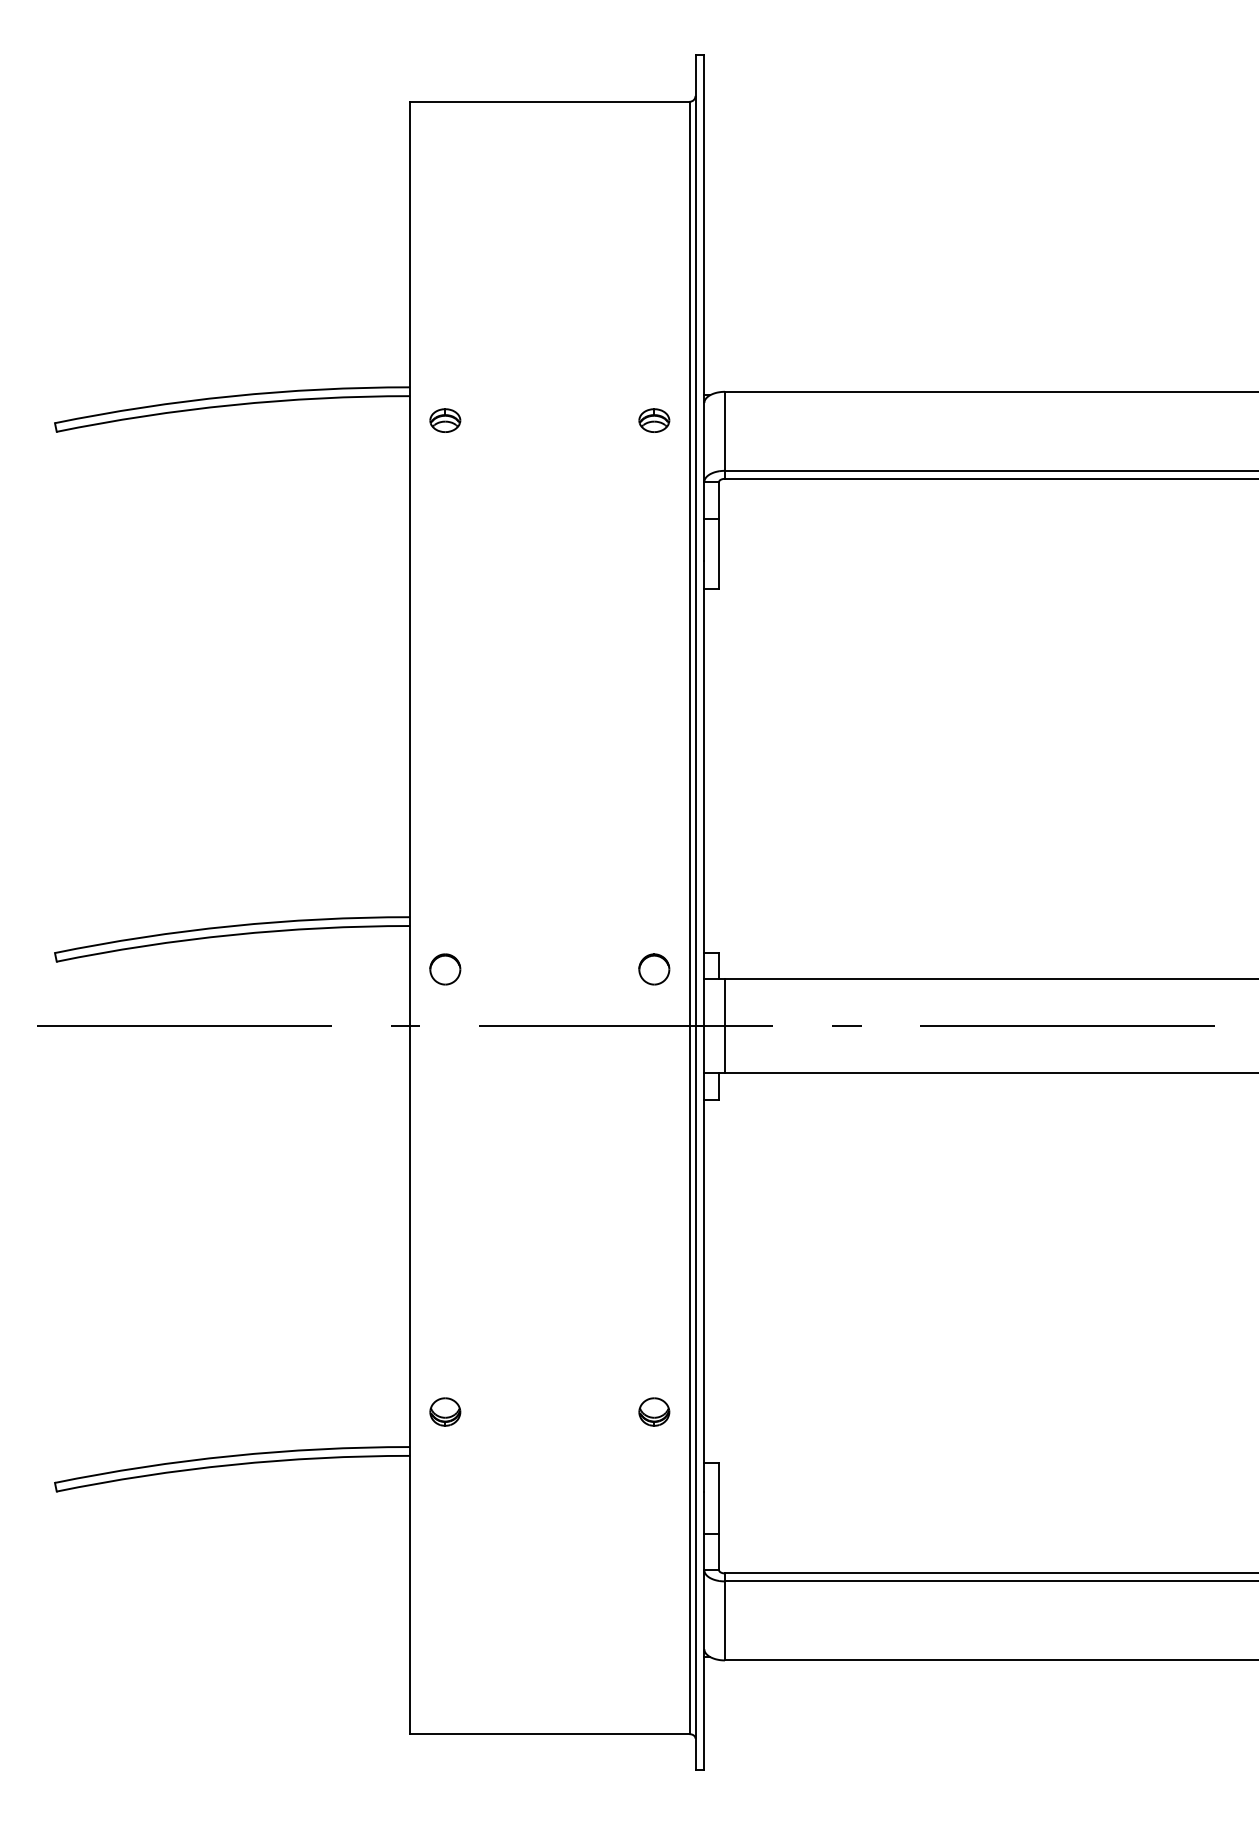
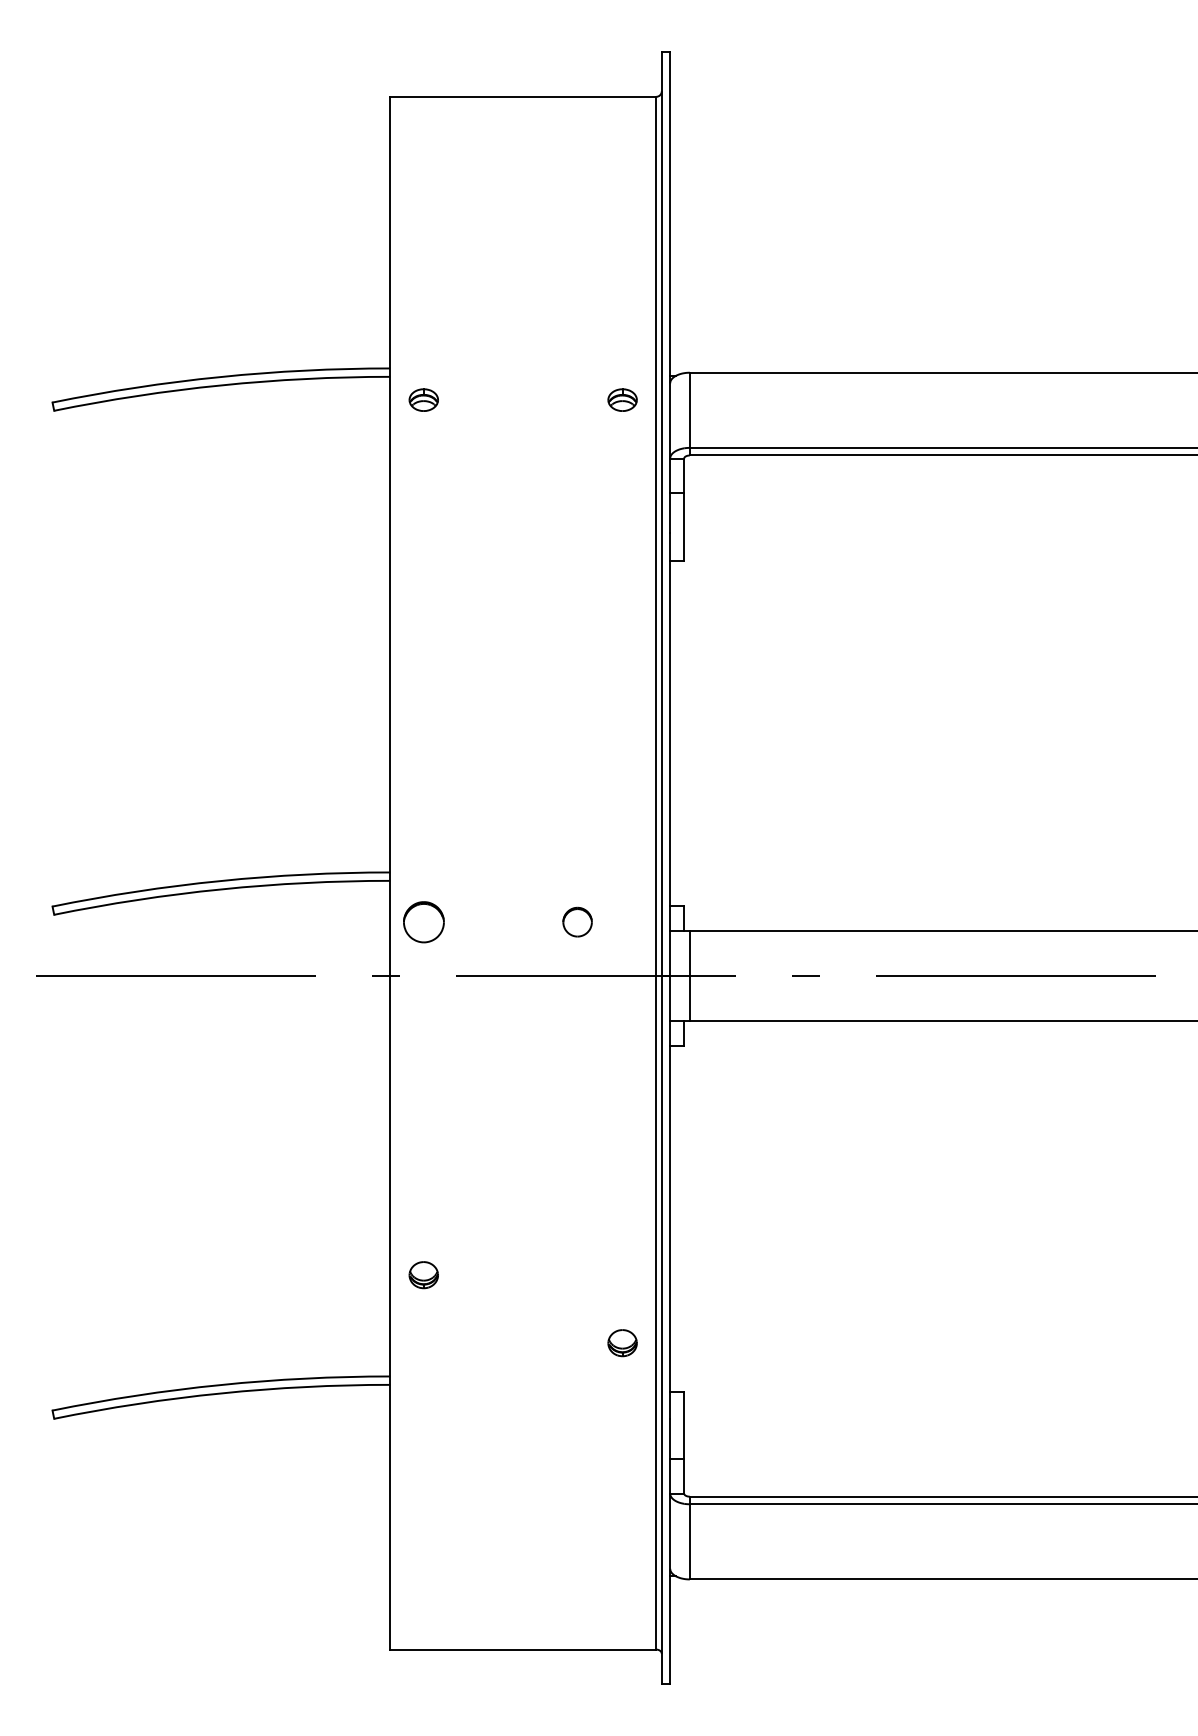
part: (444, 968) -> (423, 921), size x1.4
part: (654, 968) -> (577, 921), moved
part: (444, 1412) -> (423, 1275), moved

